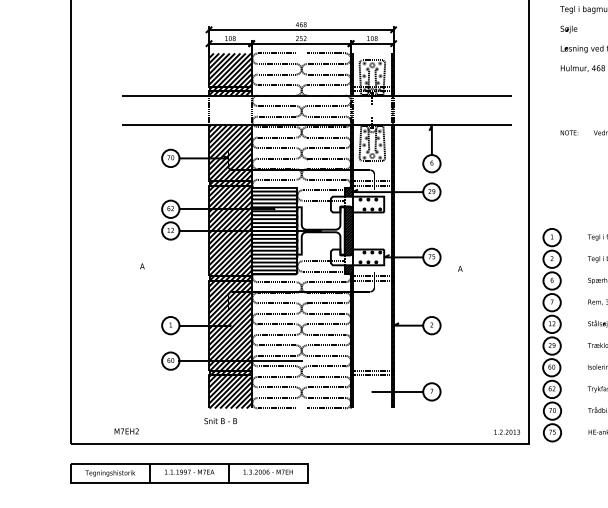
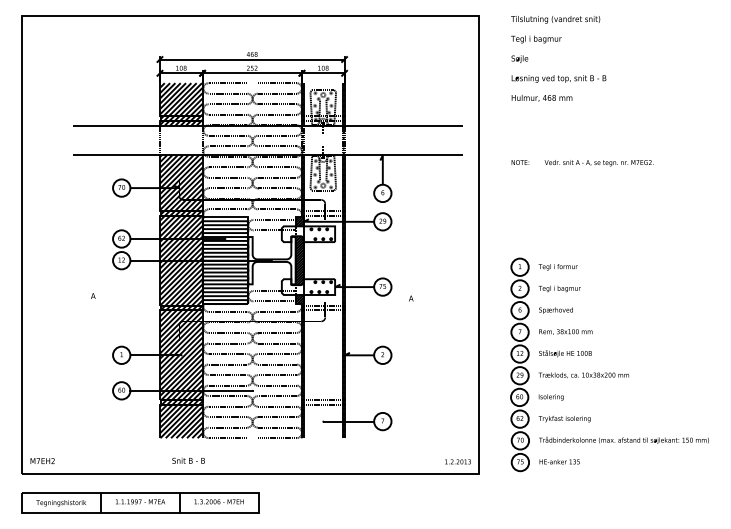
part: (551, 334) -> (519, 364), moved
text: (220, 420) -> (188, 460), moved
text: (126, 430) -> (42, 460), moved

